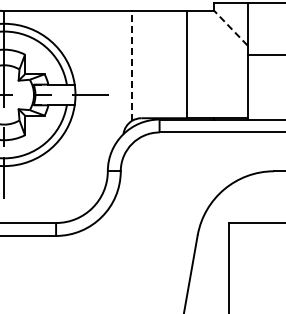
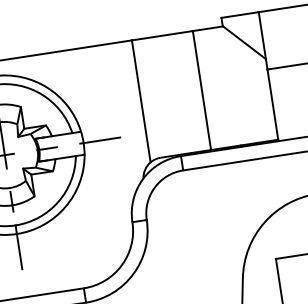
line: (230, 27) -> (243, 42), dashed -> solid
line: (131, 65) -> (140, 100), dashed -> solid

